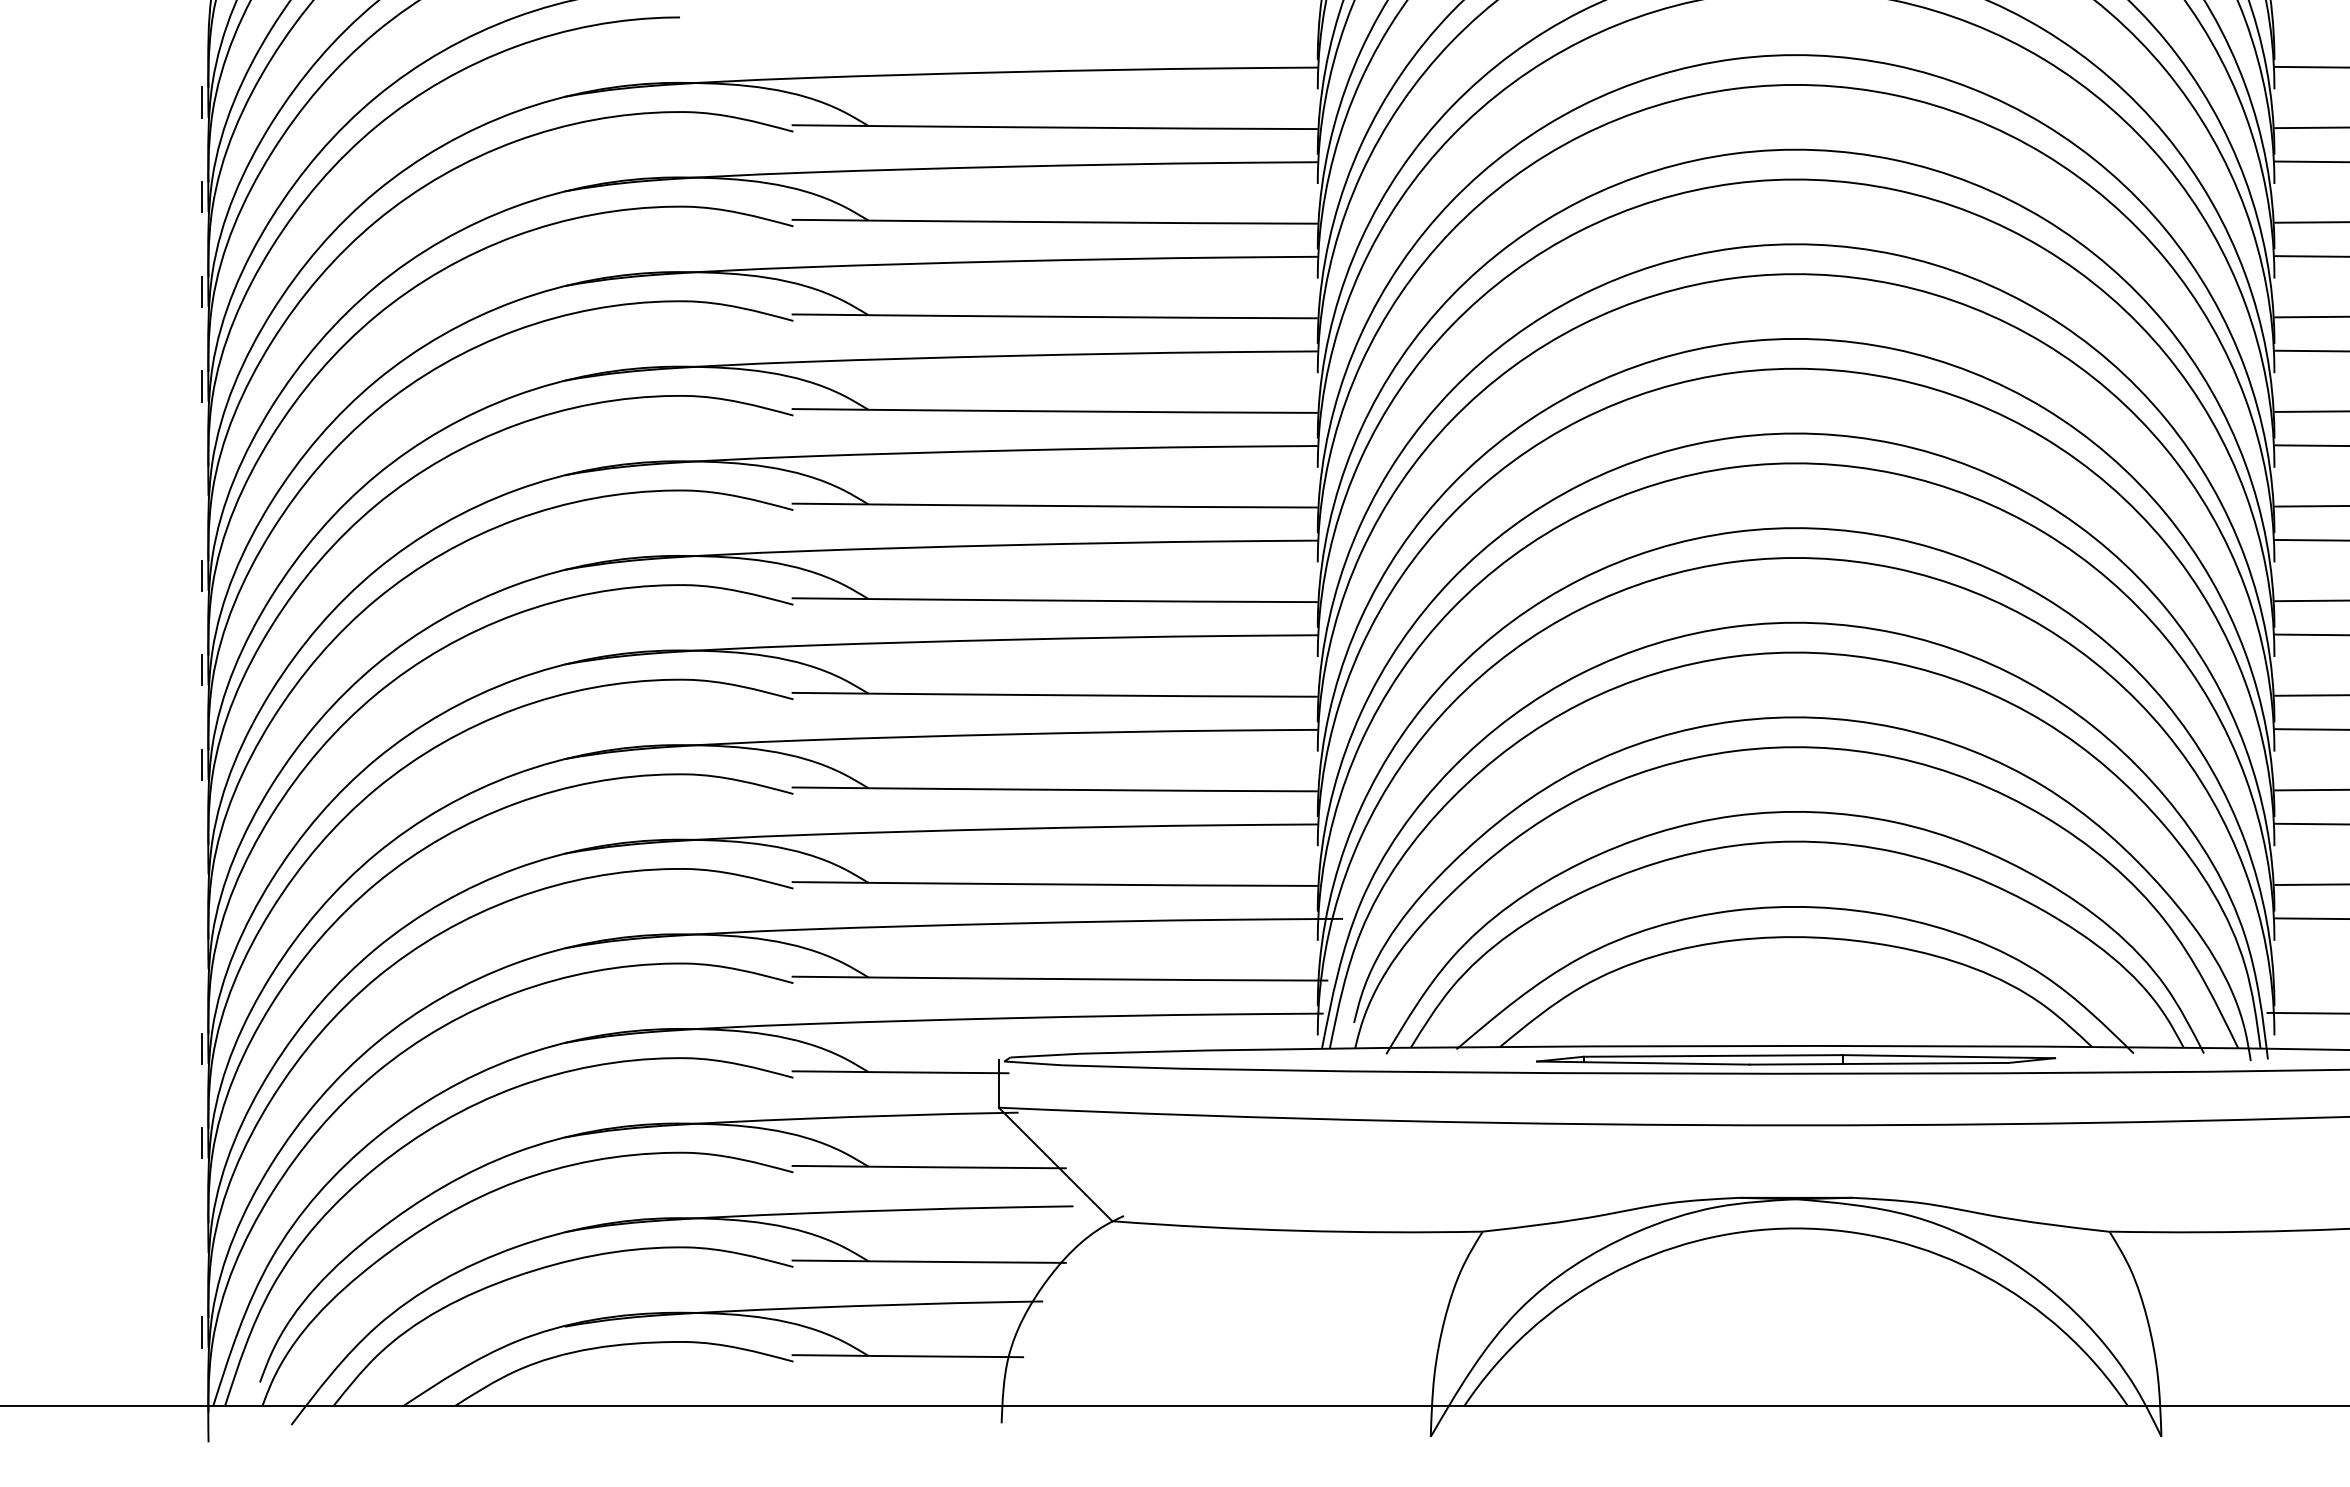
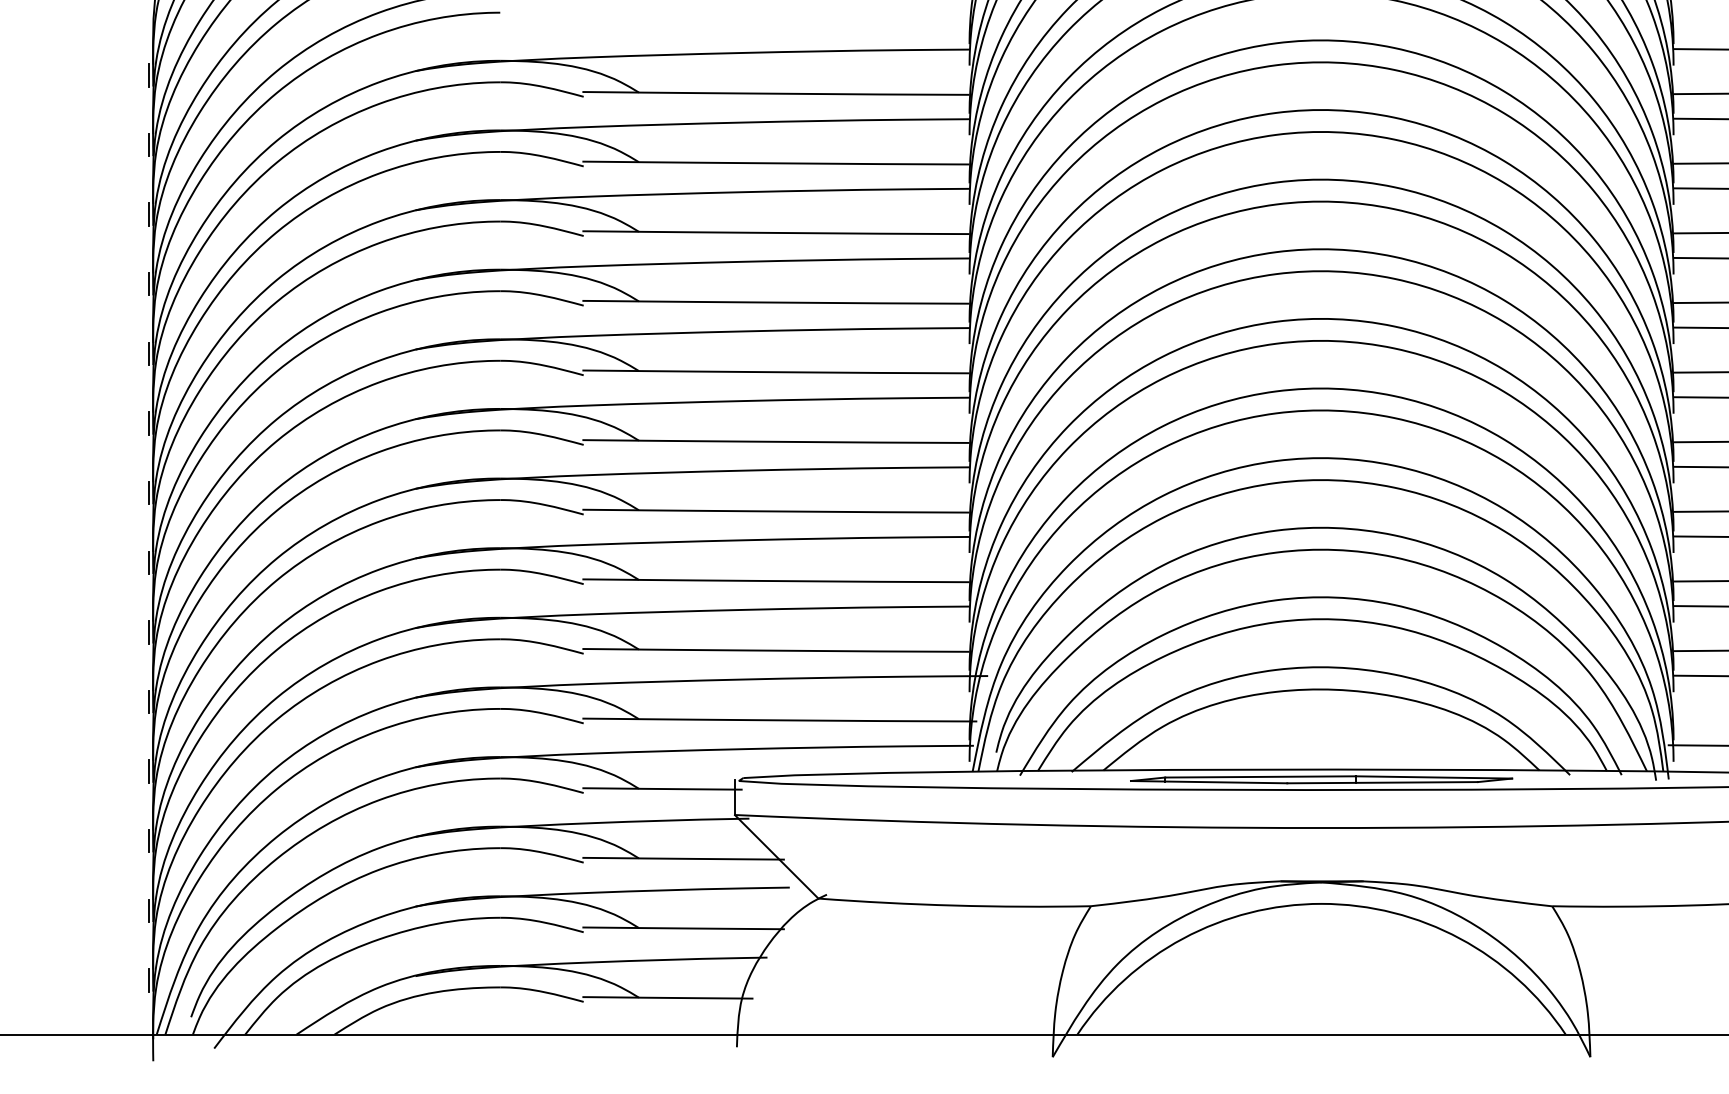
line: (202, 480) -> (148, 353), added
line: (202, 859) -> (148, 632), added
line: (202, 953) -> (148, 701), added
line: (202, 1237) -> (148, 910), added

